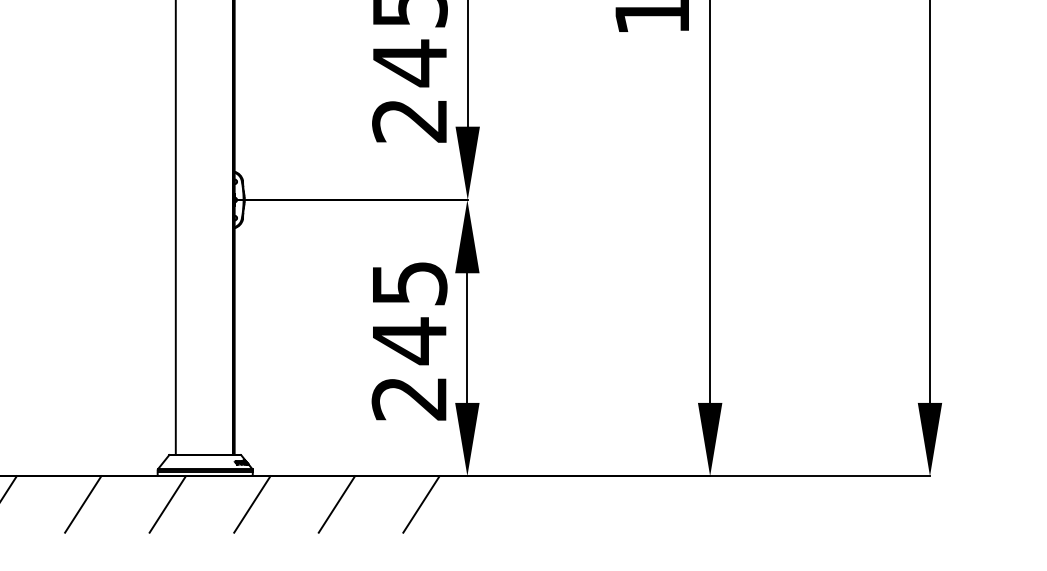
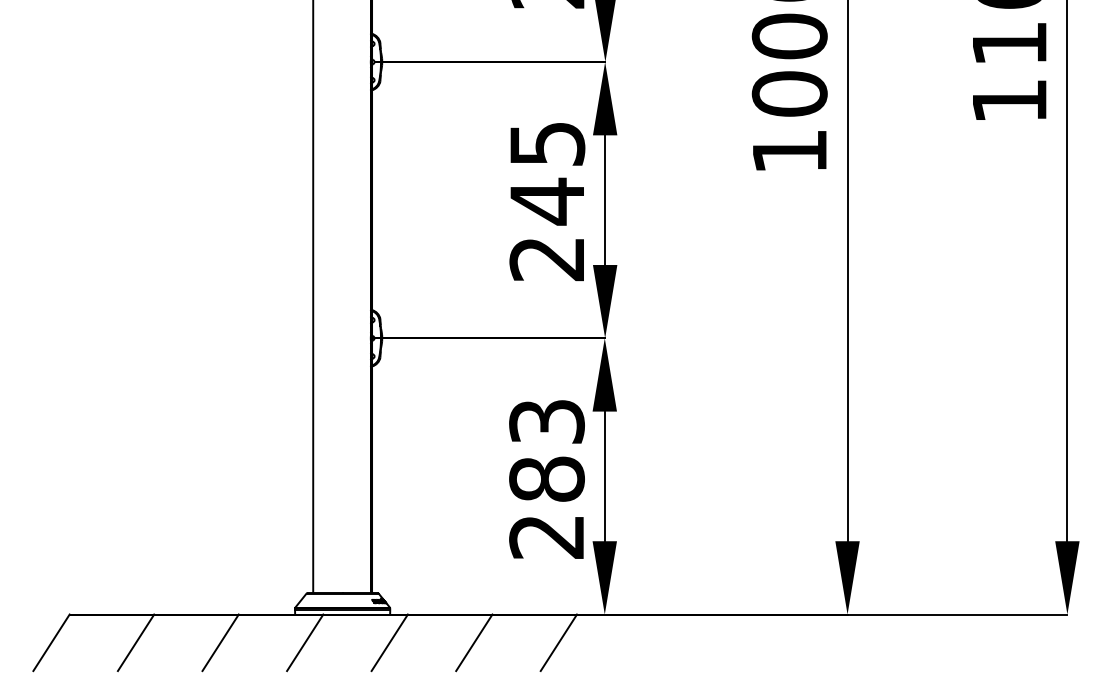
text: (409, 313) -> (546, 451), 245 -> 283

